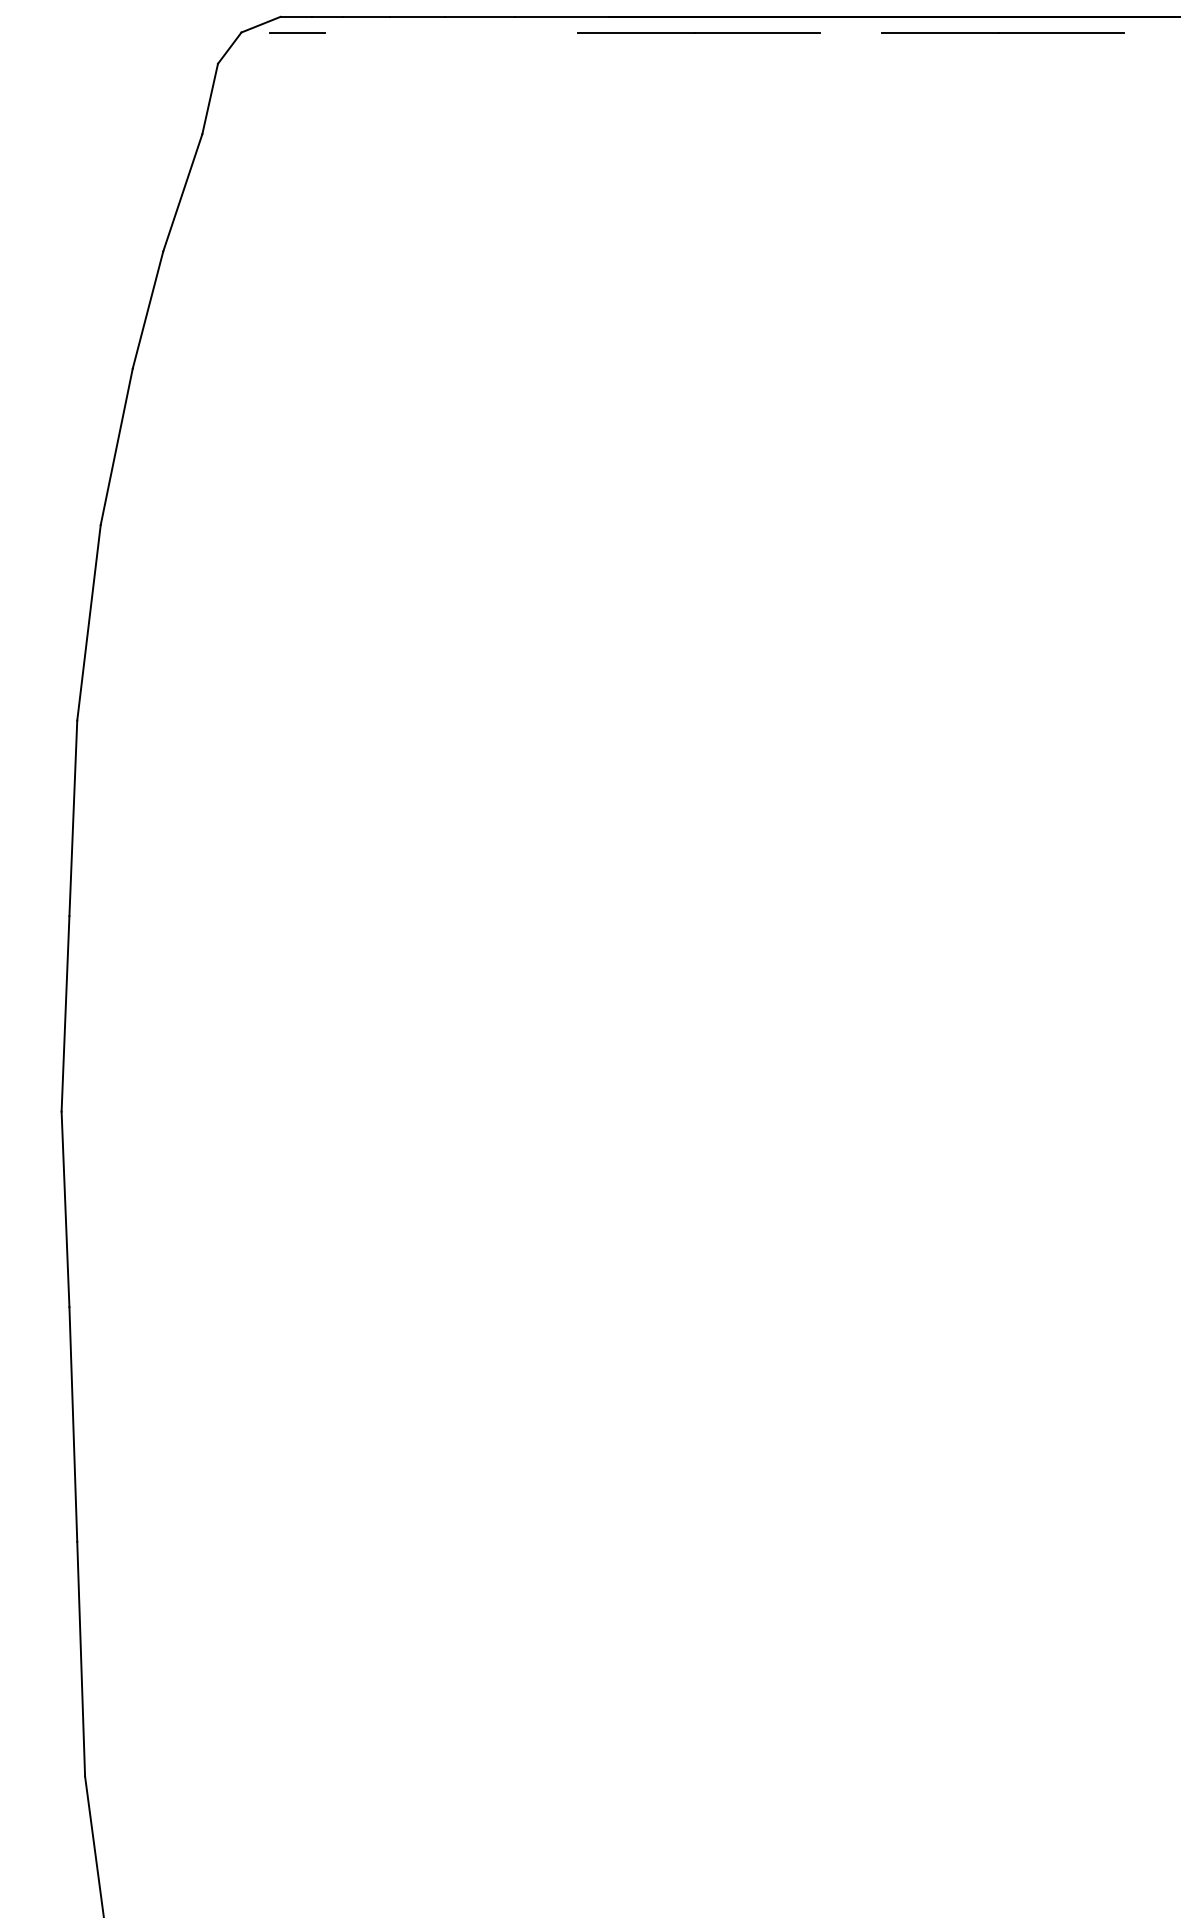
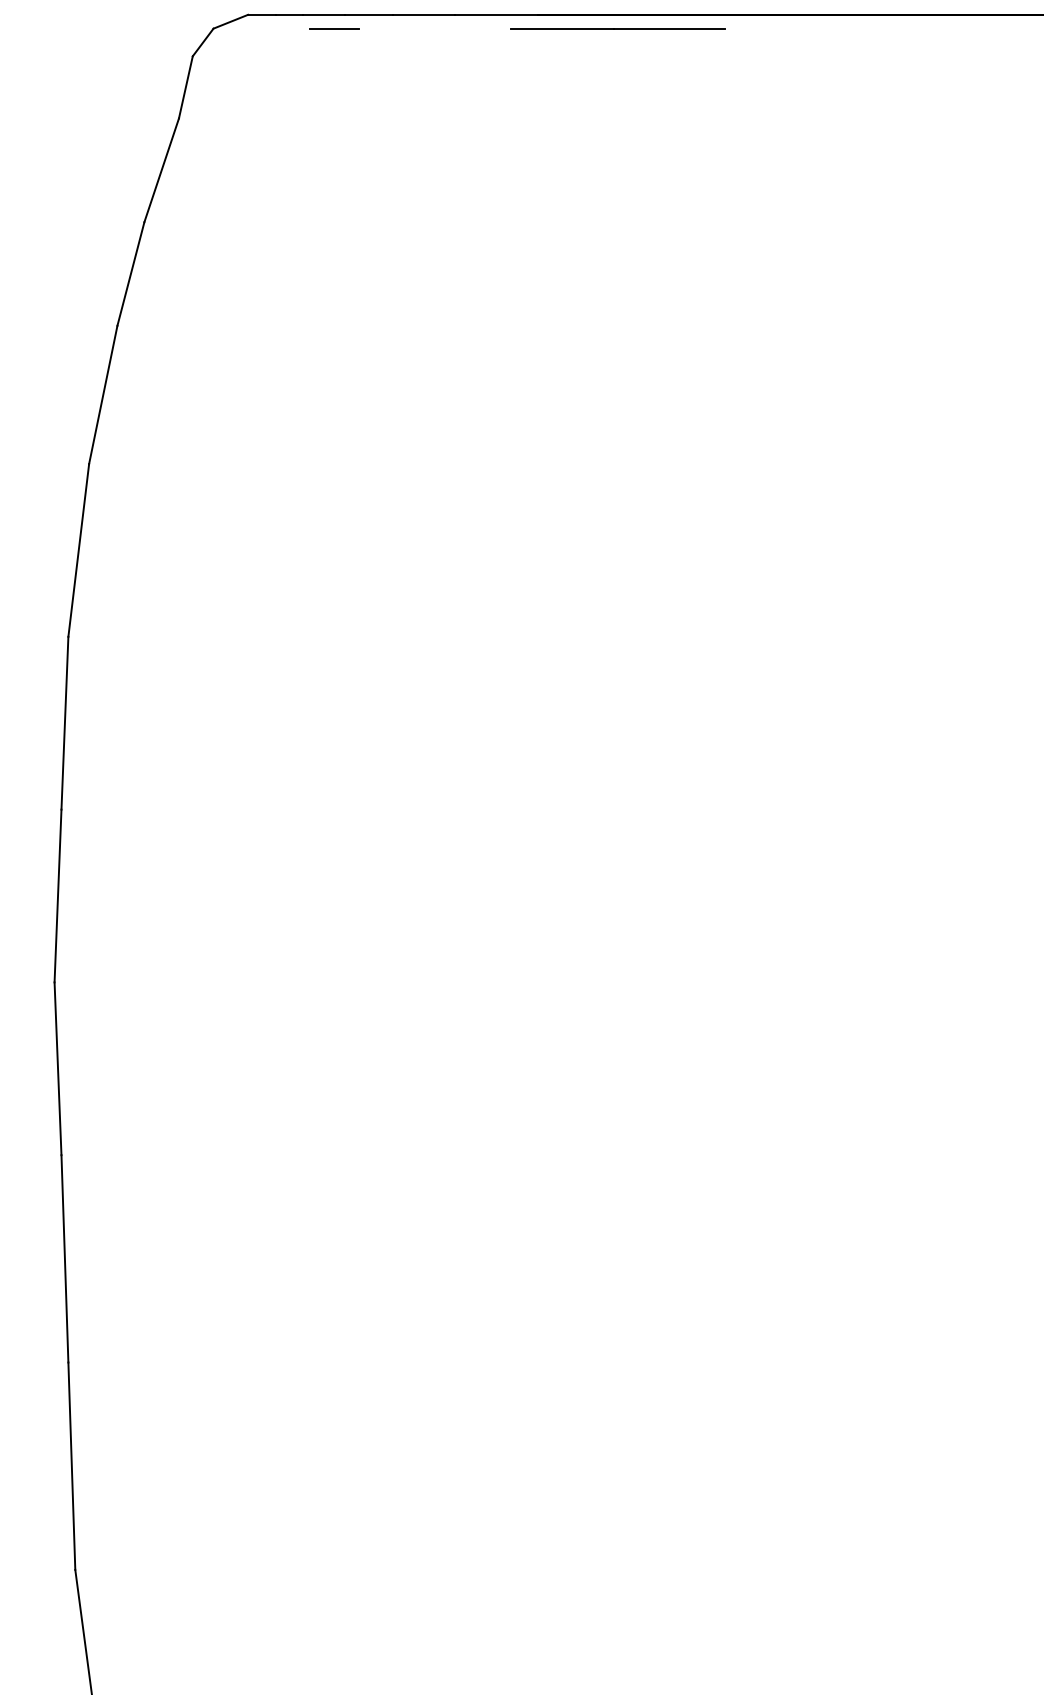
line: (297, 32) -> (334, 28), moved
line: (1002, 32) -> (886, 28), removed

